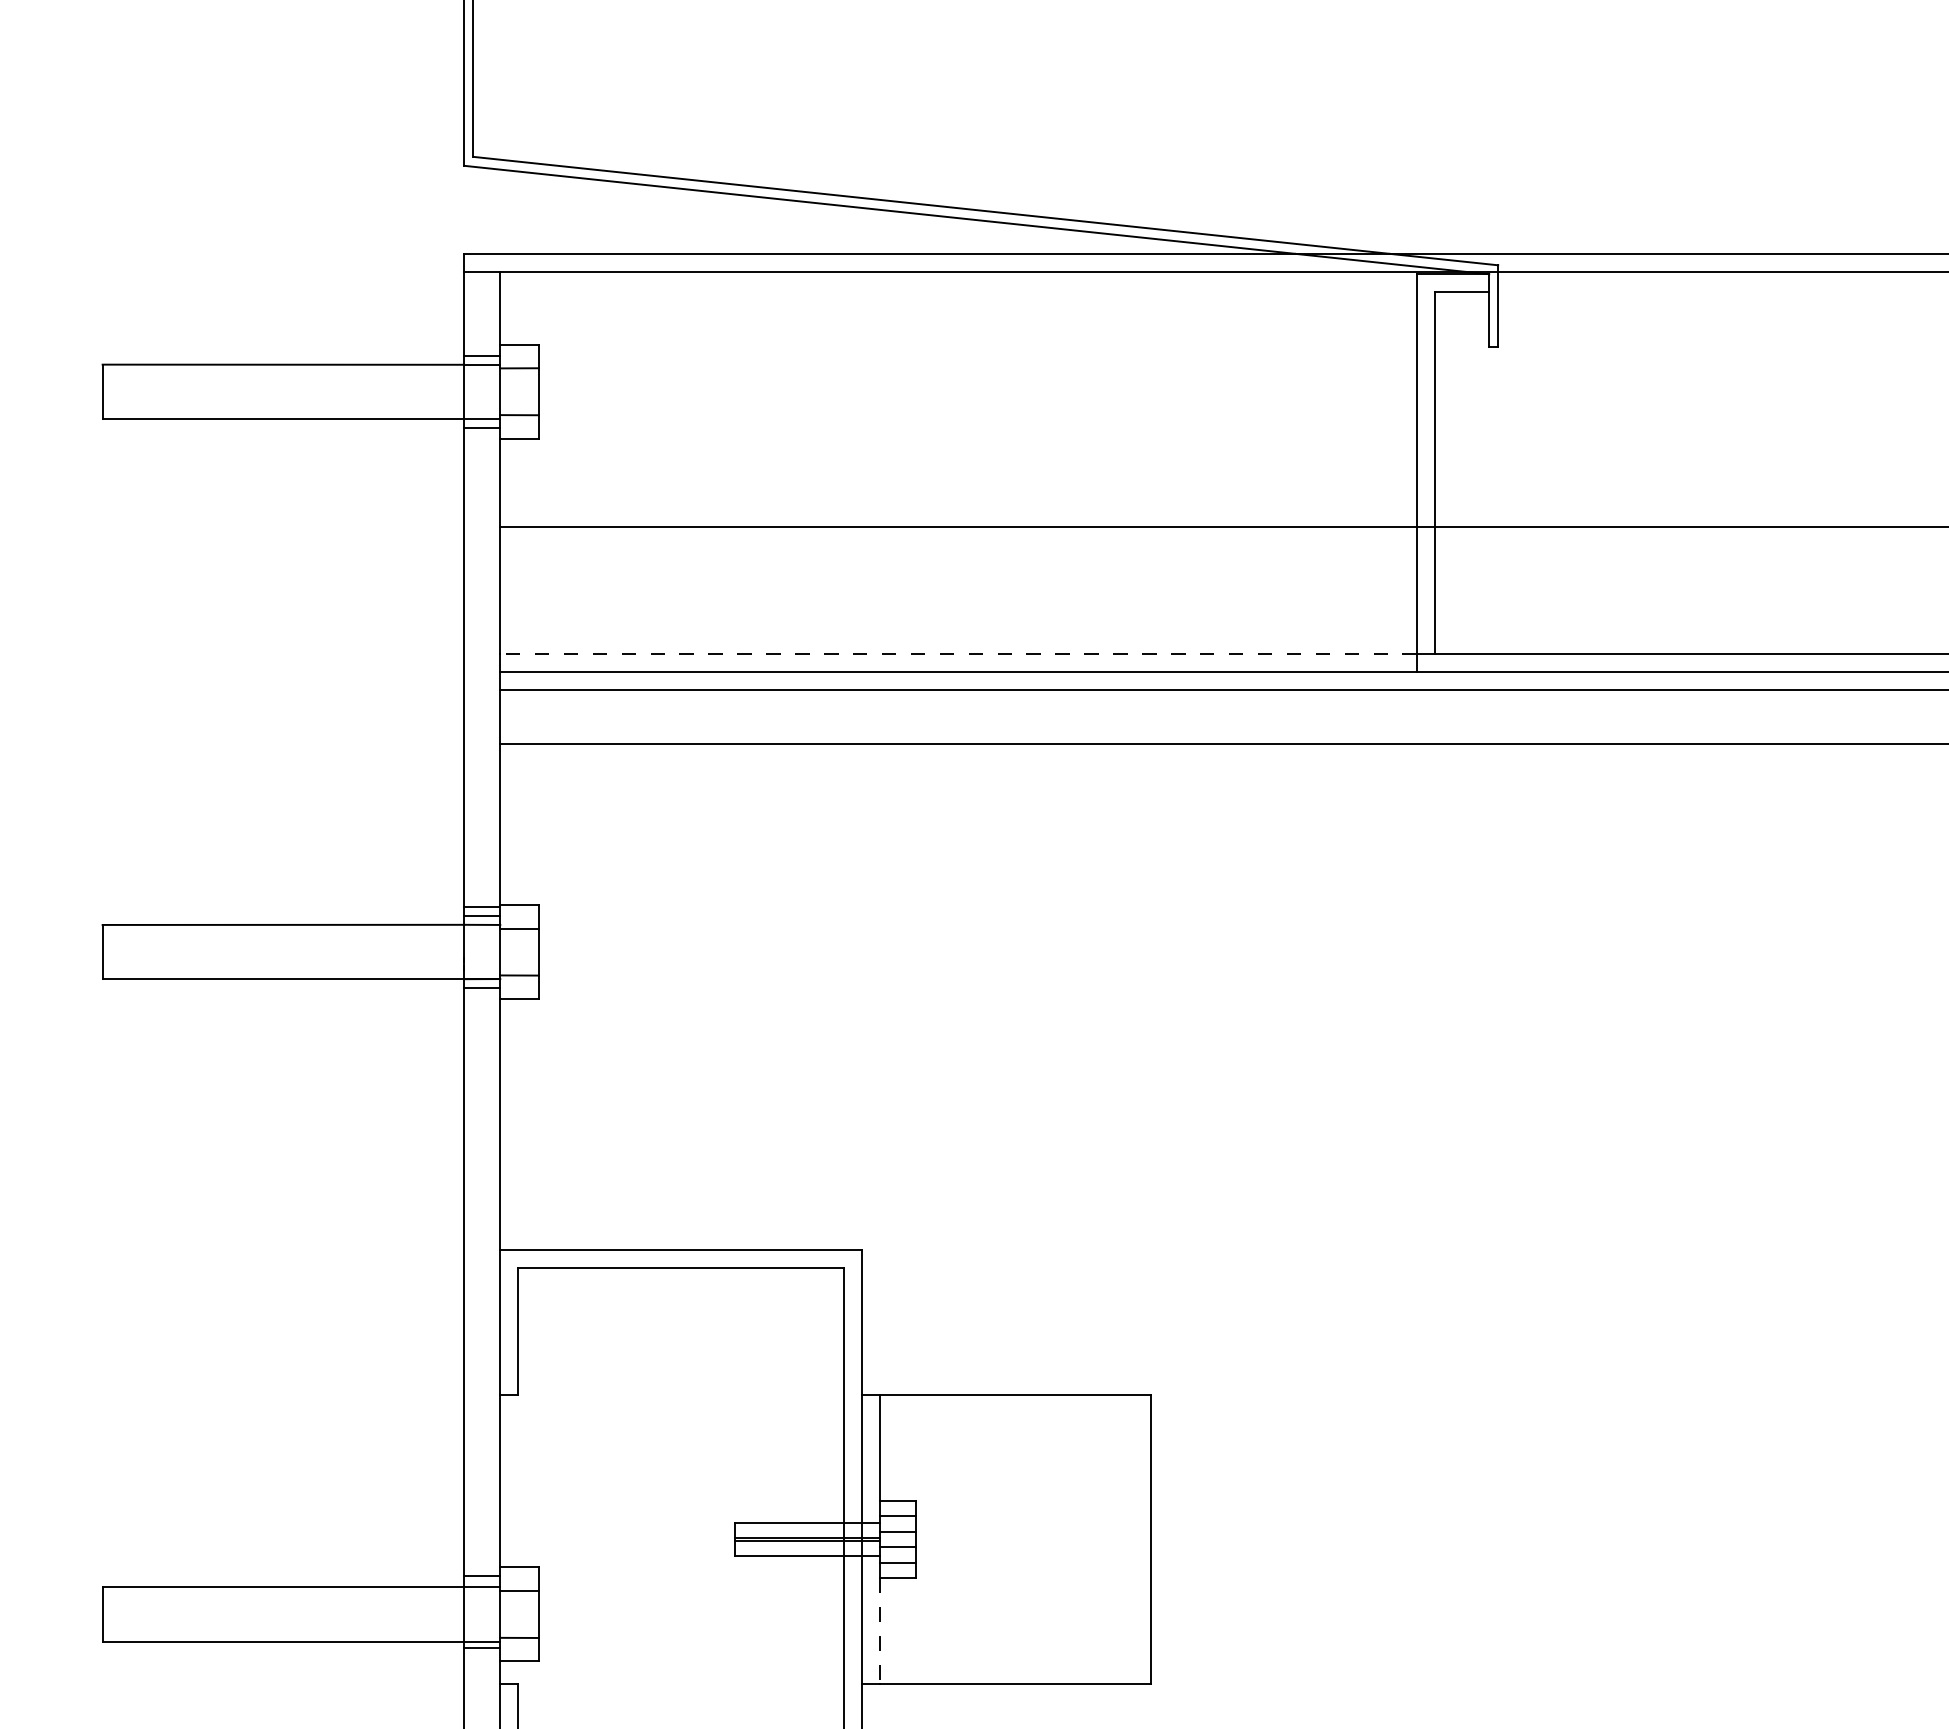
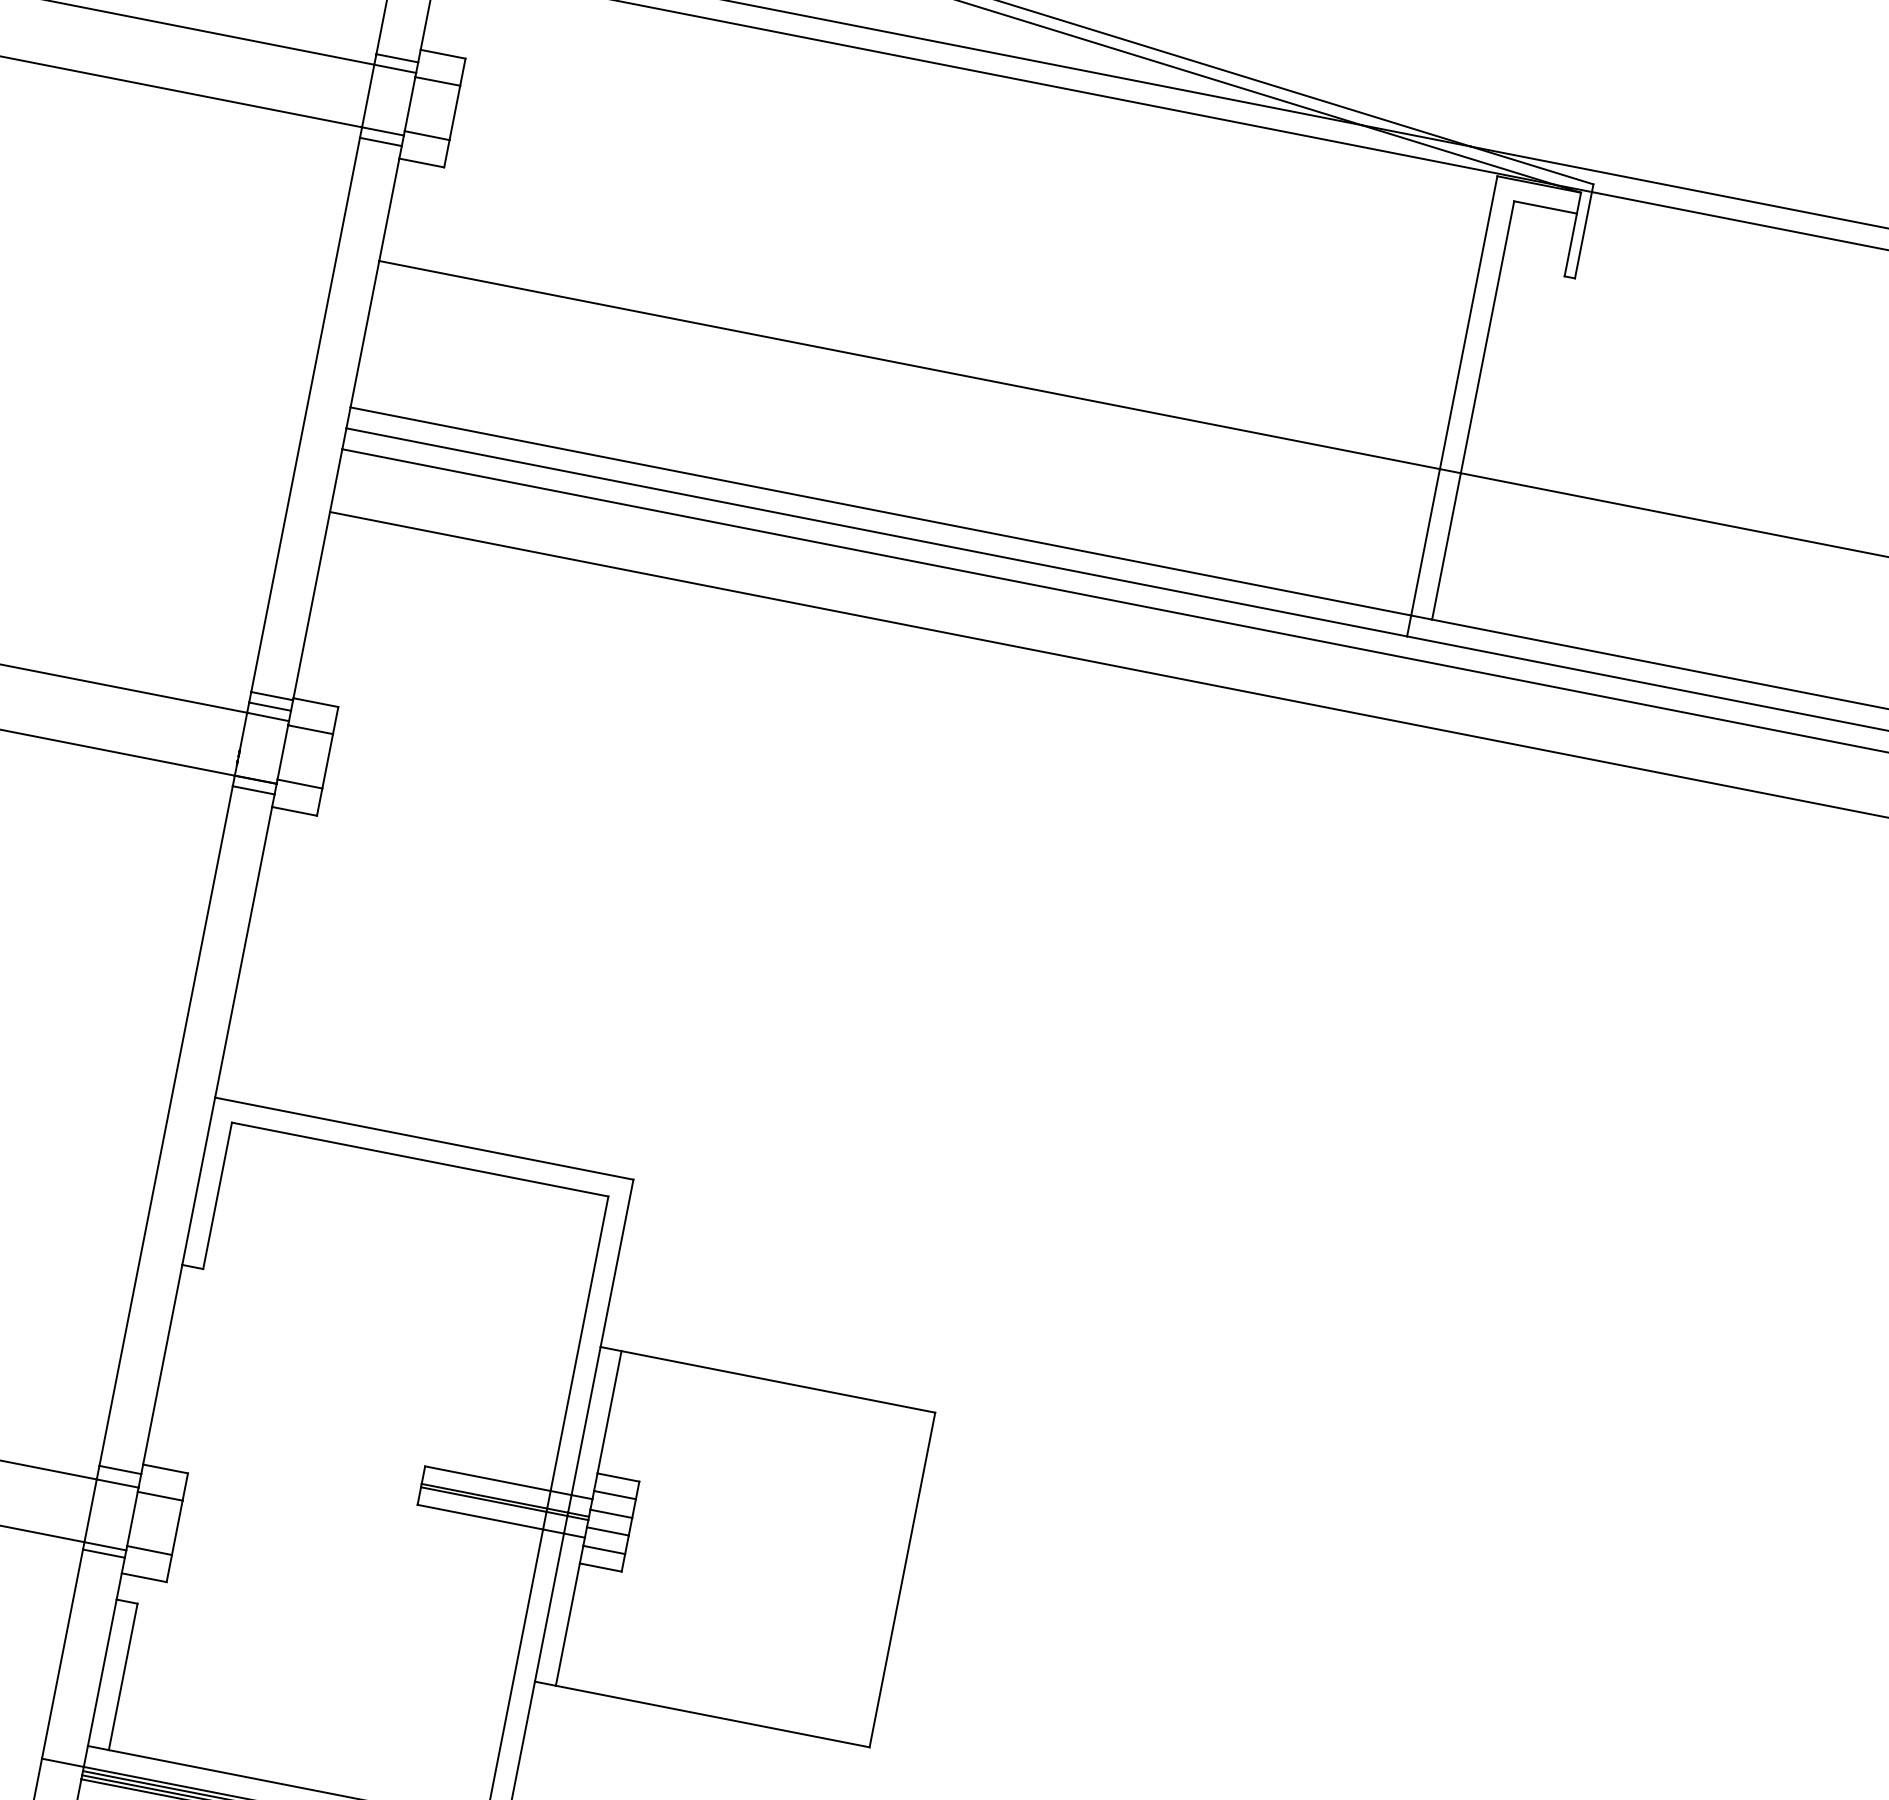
line: (958, 653) -> (880, 511), dashed -> solid
line: (879, 1631) -> (567, 1624), dashed -> solid

